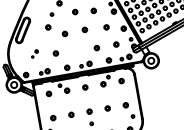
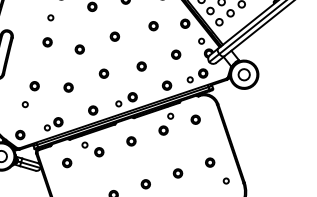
part: (75, 48) -> (102, 73), added
part: (34, 53) -> (29, 93), size x1.67

